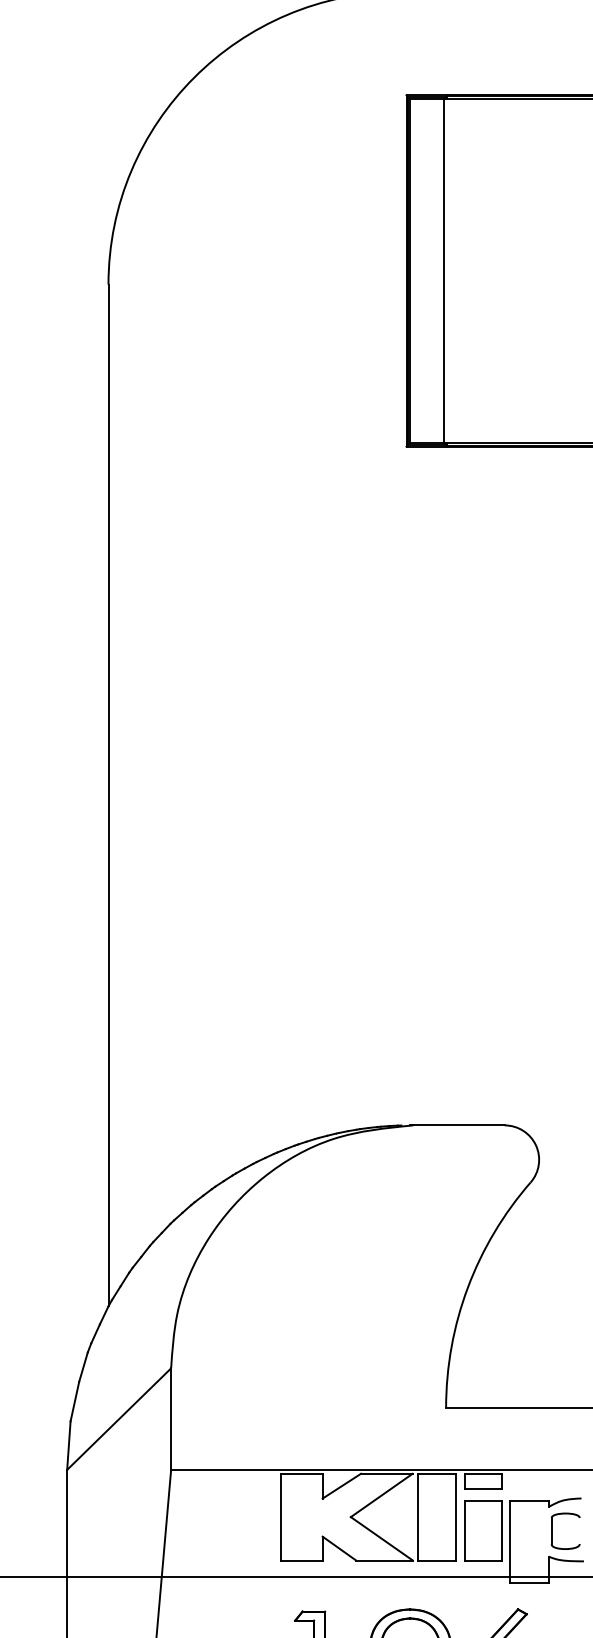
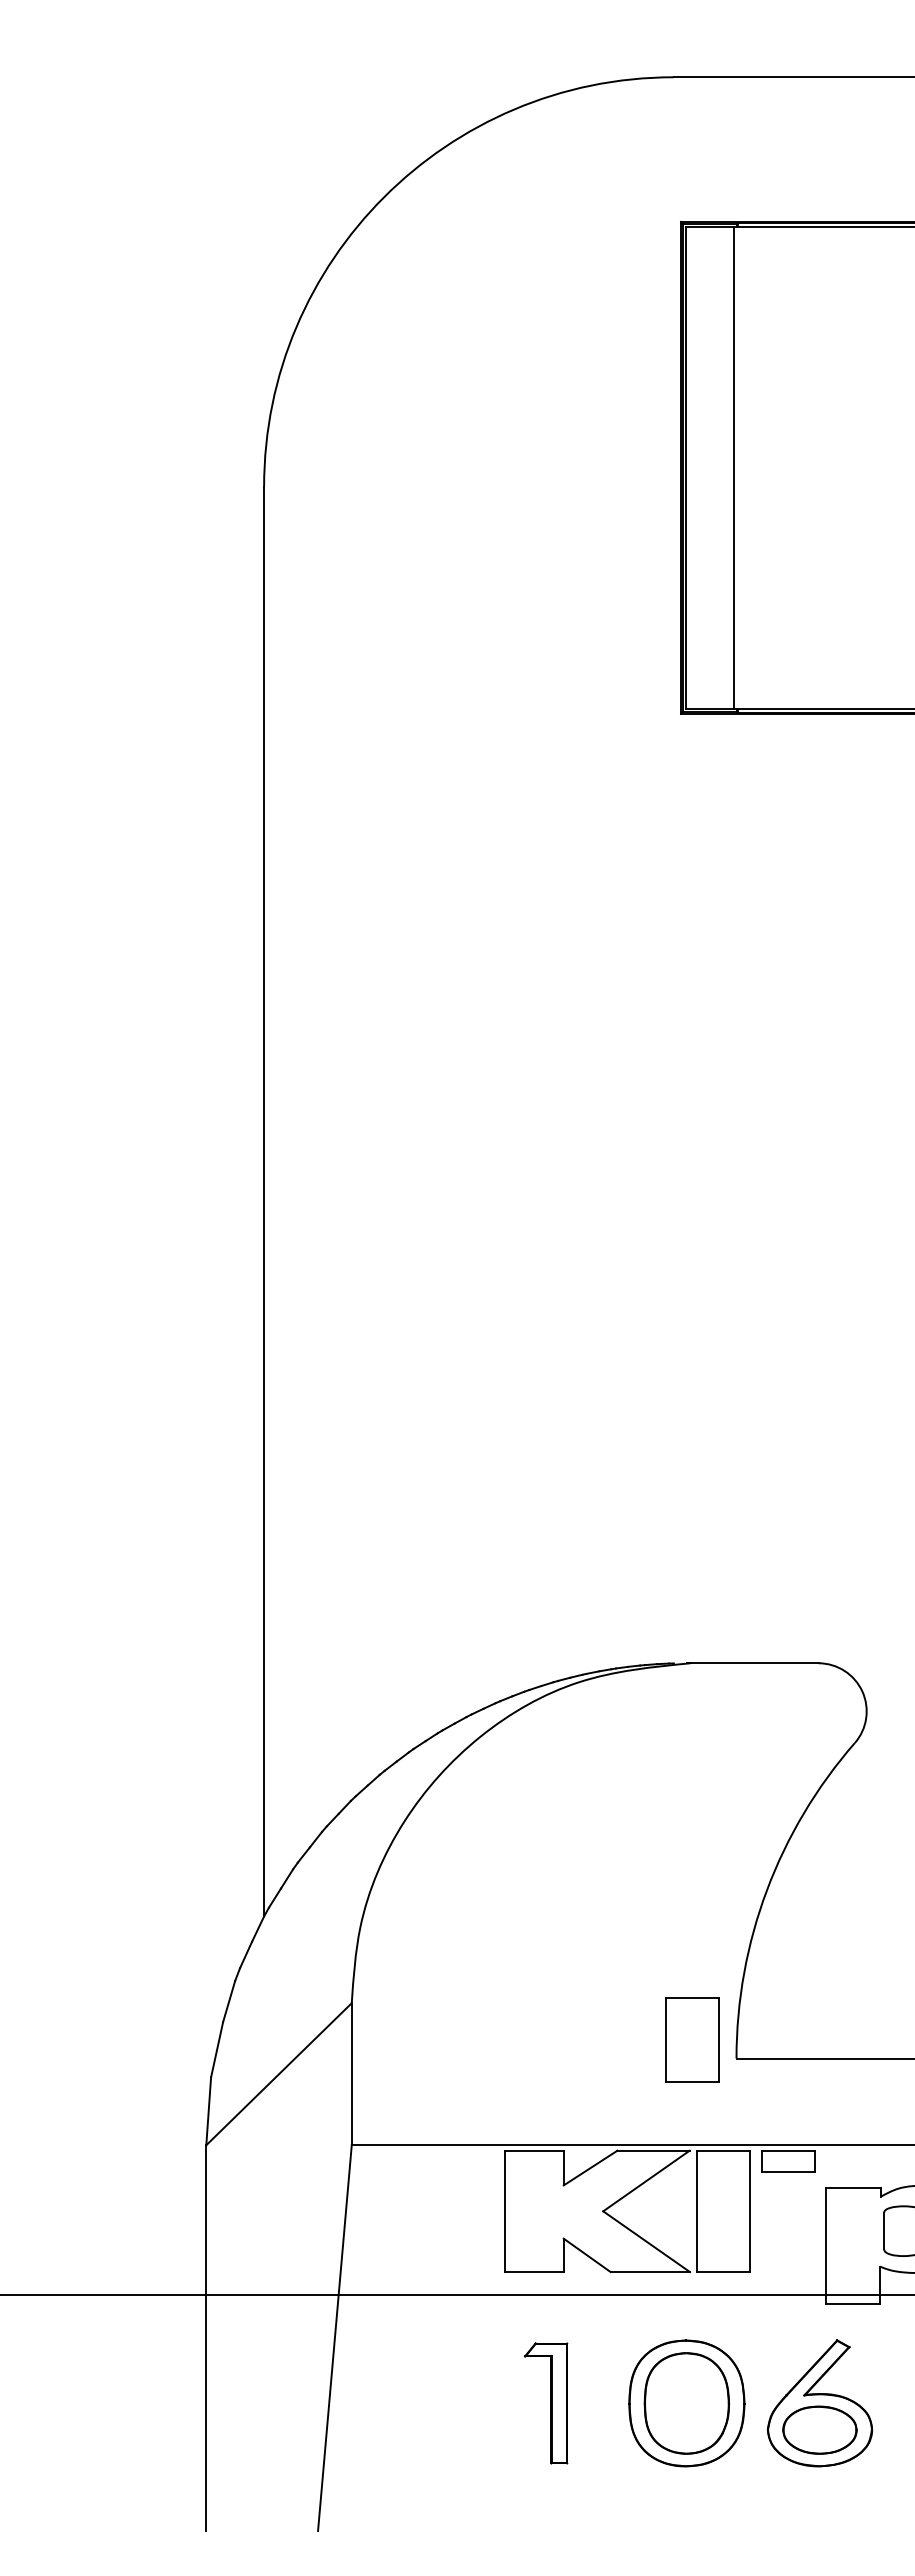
part: (483, 1530) -> (692, 2039), moved

